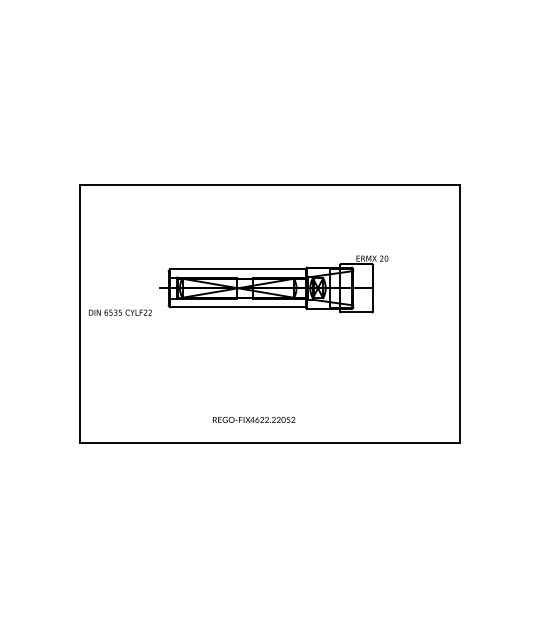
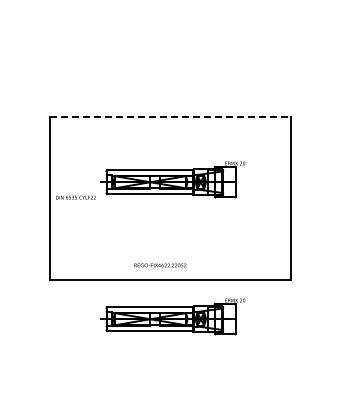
line: (270, 185) -> (170, 117), solid -> dashed
part: (273, 500) -> (172, 316), added

